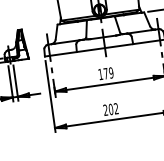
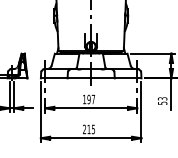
text: (108, 73) -> (91, 99), 179 -> 197
text: (112, 109) -> (90, 129), 202 -> 215

